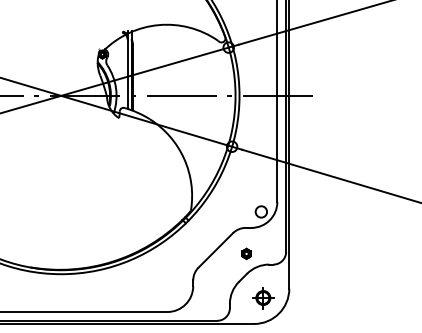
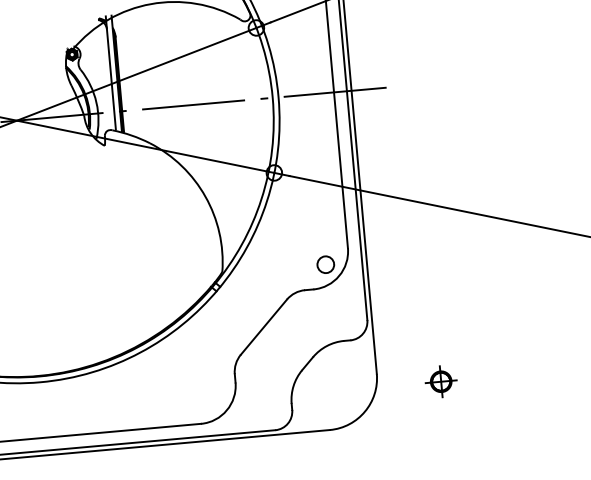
part: (246, 253) -> (309, 327), removed
part: (263, 298) -> (441, 382), moved

